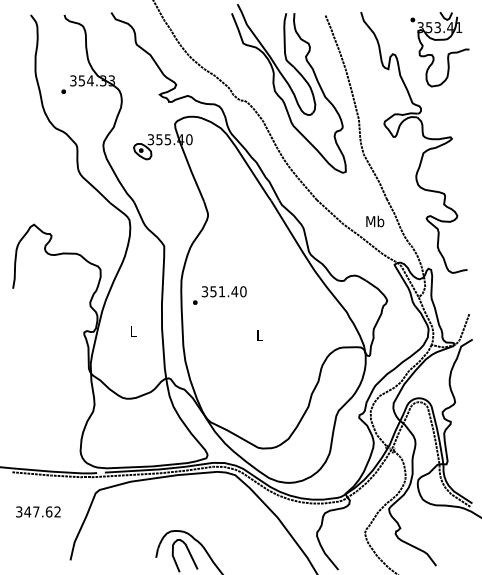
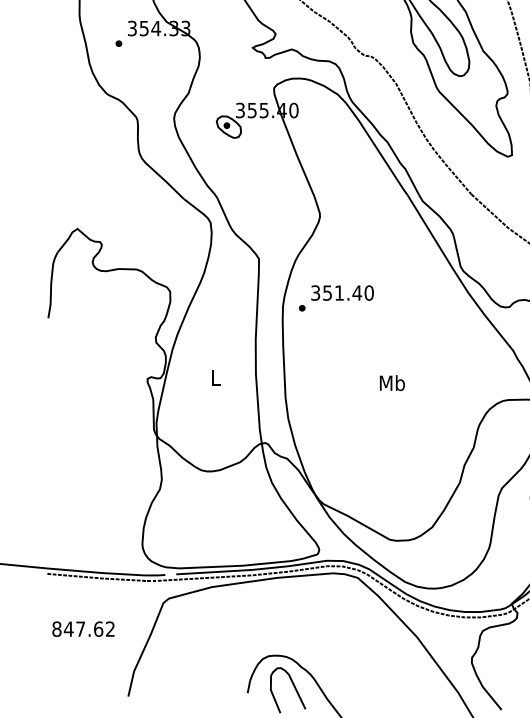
text: (219, 295) -> (335, 298), moved
text: (259, 334) -> (391, 381), L -> Mb
text: (19, 511) -> (57, 628), 347.62 -> 847.62

